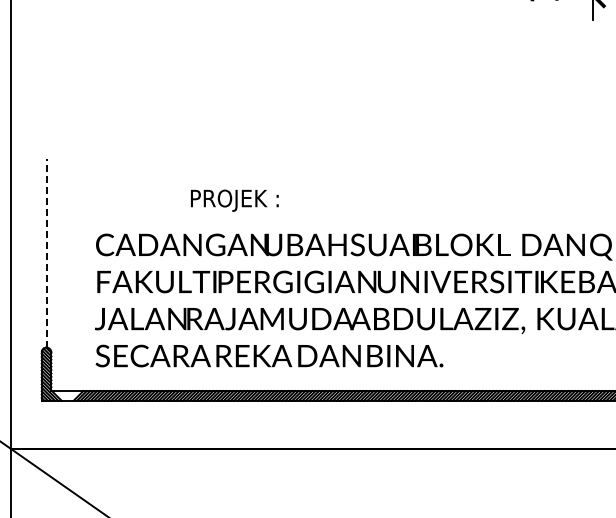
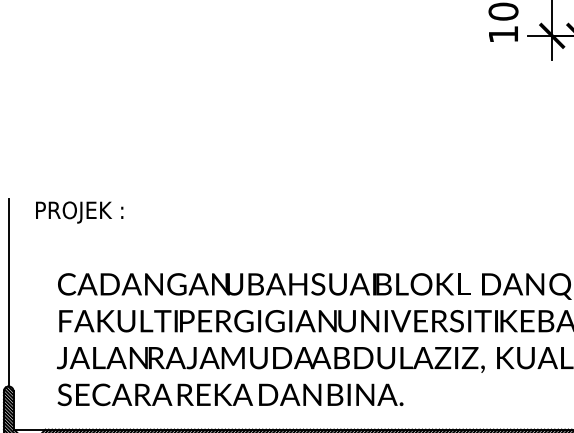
text: (234, 200) -> (79, 212), moved
line: (46, 252) -> (8, 291), dashed -> solid

